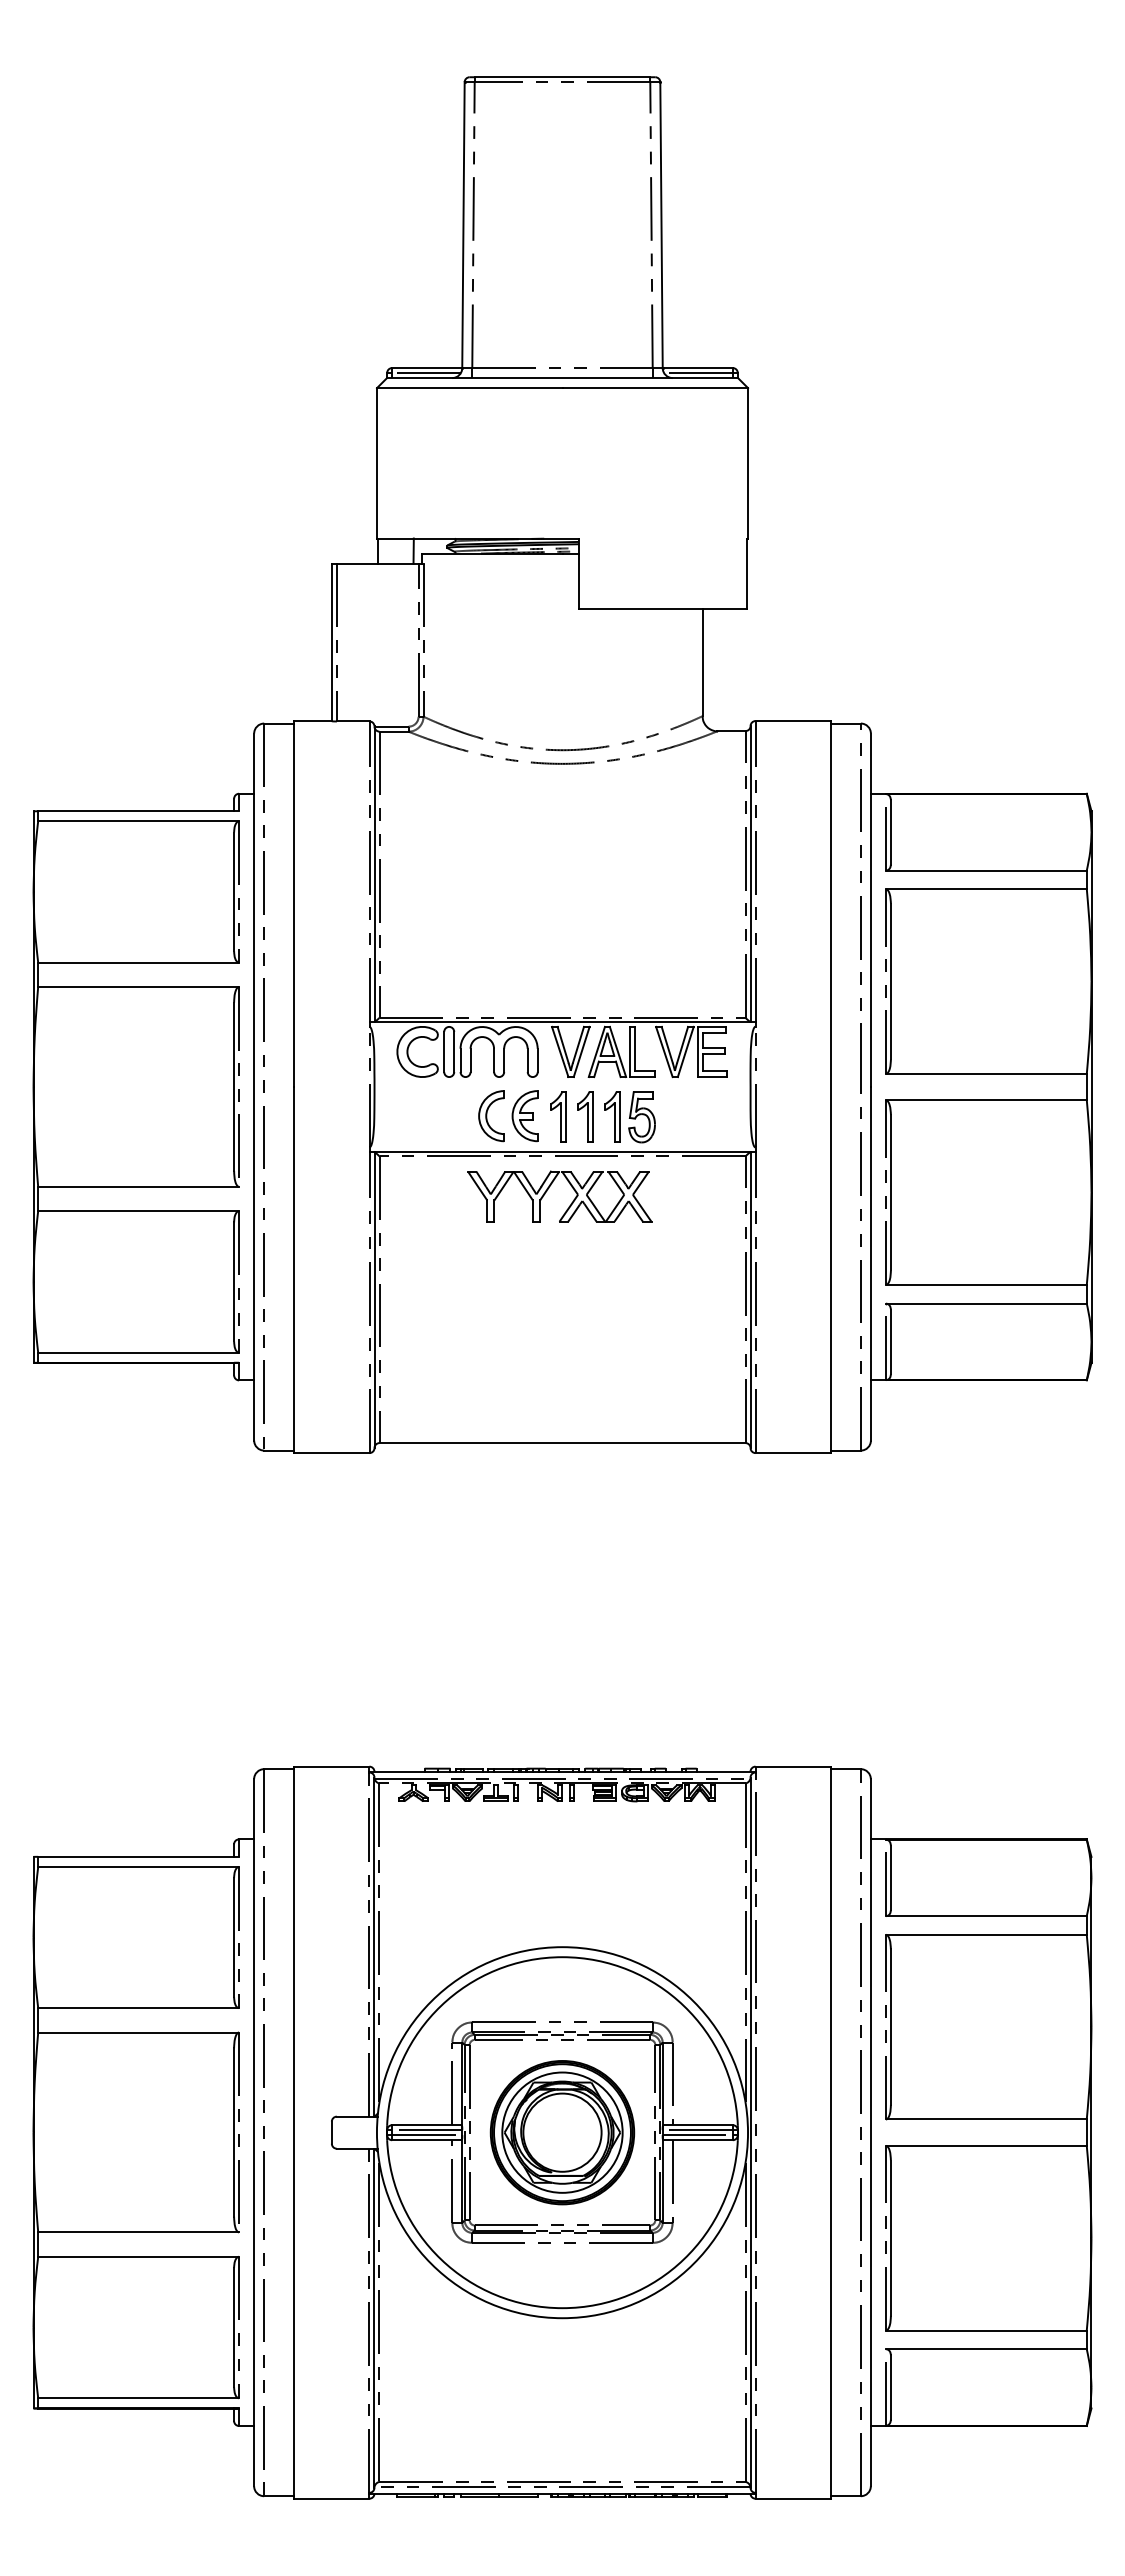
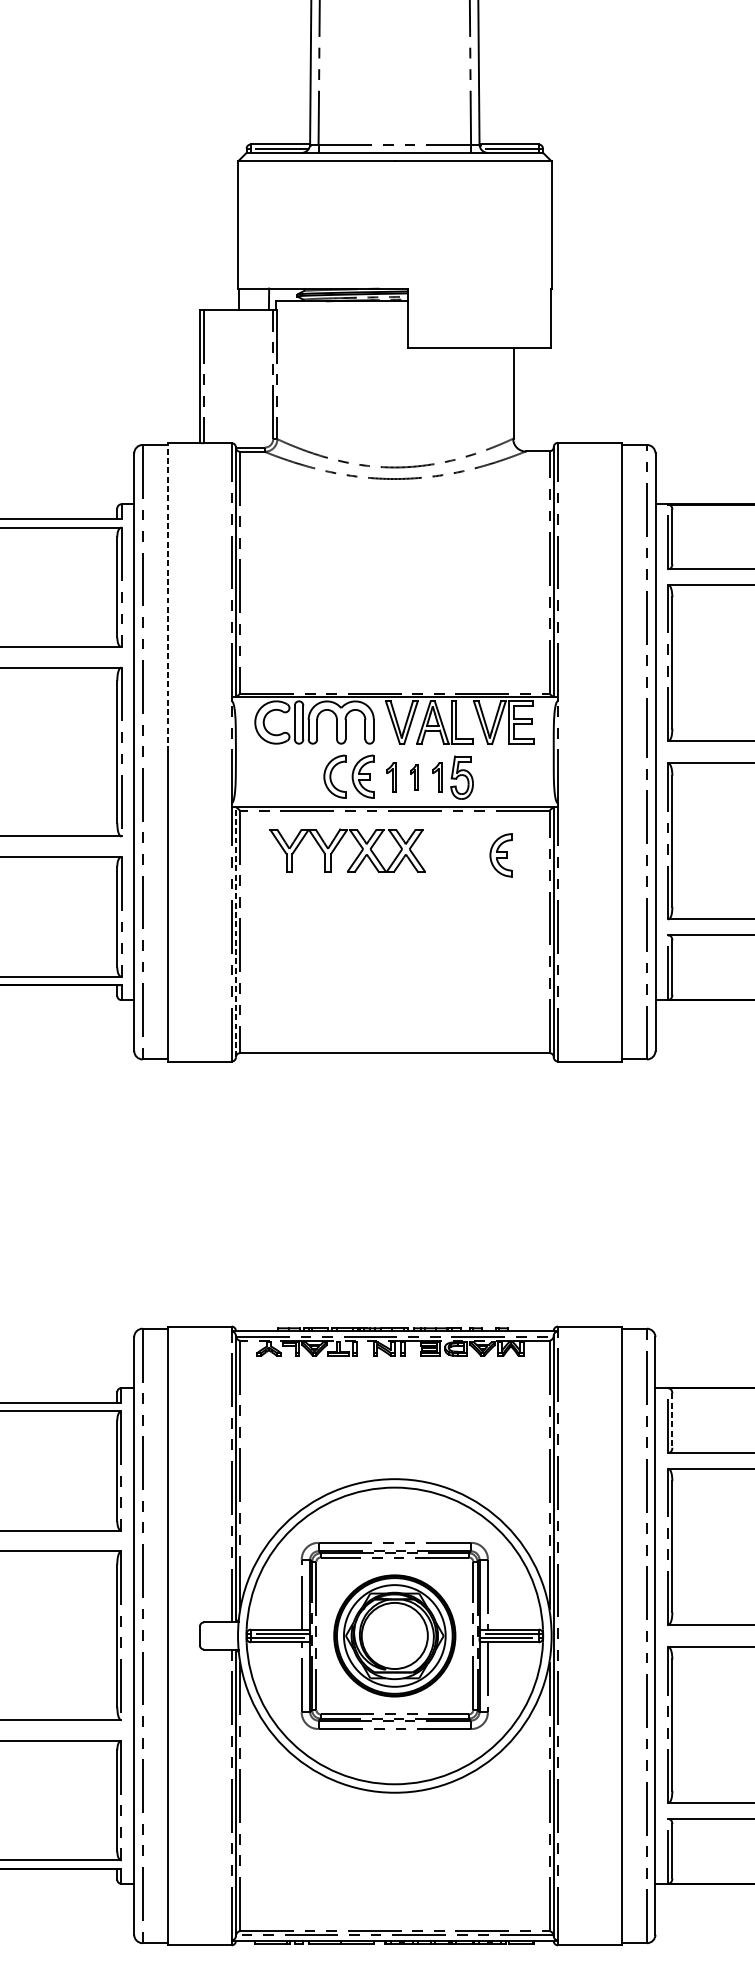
line: (294, 903) -> (168, 597), solid -> dashed
part: (558, 1116) -> (391, 777), size x0.7
part: (585, 1116) -> (414, 777), size x0.6
part: (612, 1116) -> (437, 777), size x0.7
part: (549, 1188) -> (339, 843), moved
part: (687, 1209) -> (500, 855), added
line: (374, 1300) -> (235, 932), solid -> dashed
line: (890, 1878) -> (672, 1421), solid -> dashed

